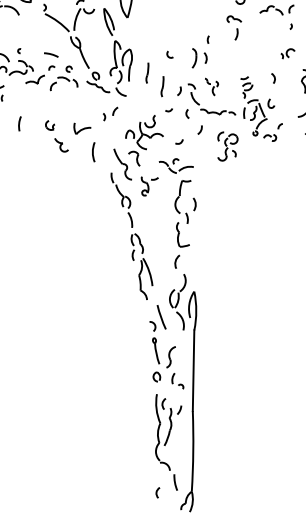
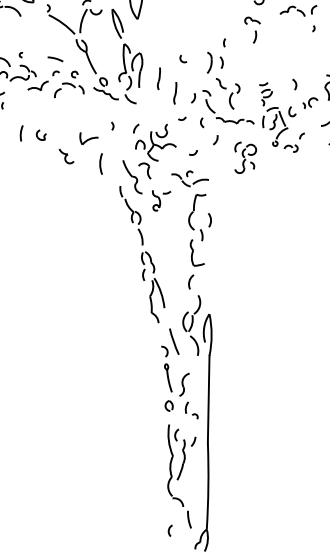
part: (287, 53) -> (309, 102), moved
part: (211, 86) -> (227, 93), size x1.67
arc: (115, 110) -> (136, 127), moved
part: (49, 125) -> (40, 135), moved

